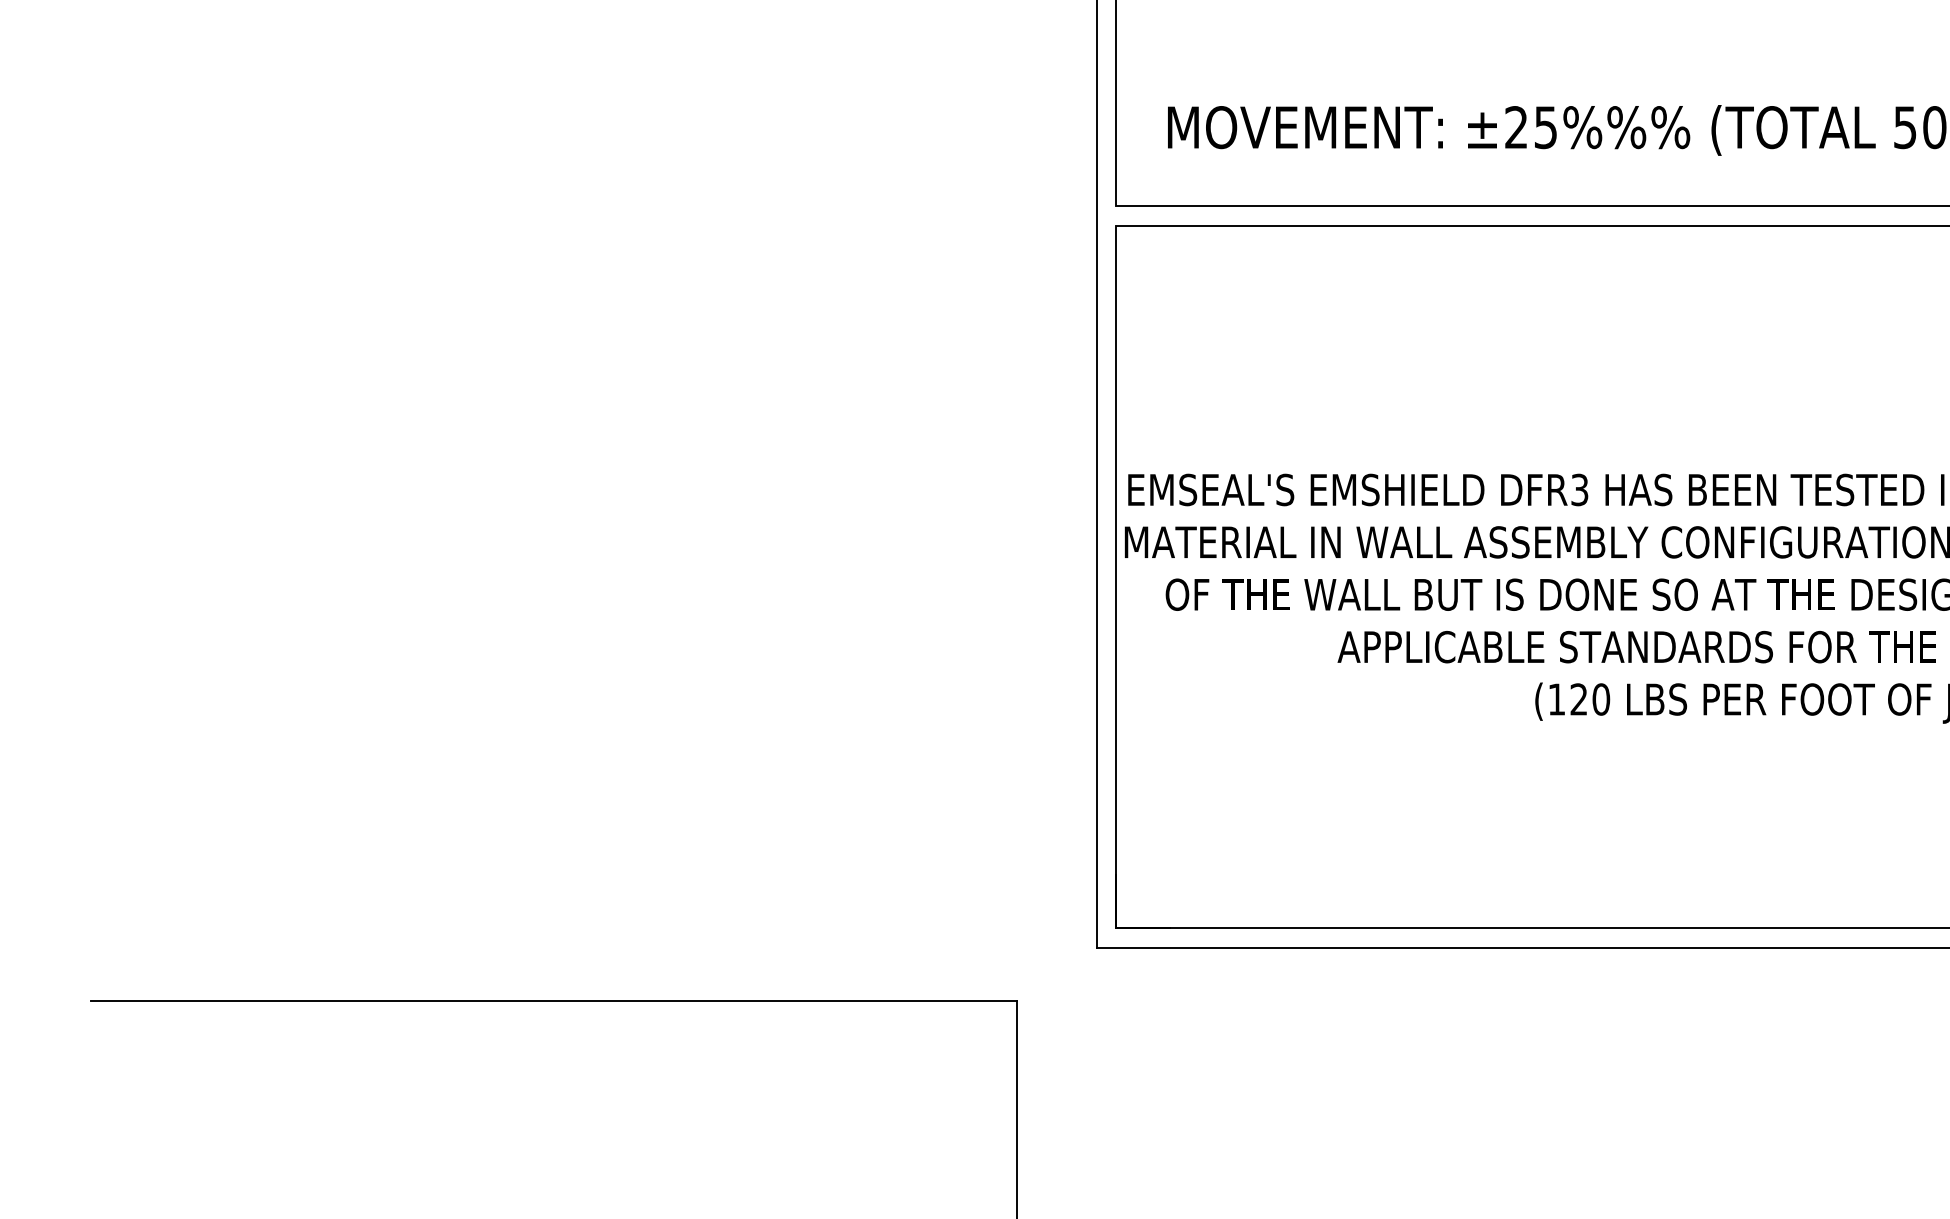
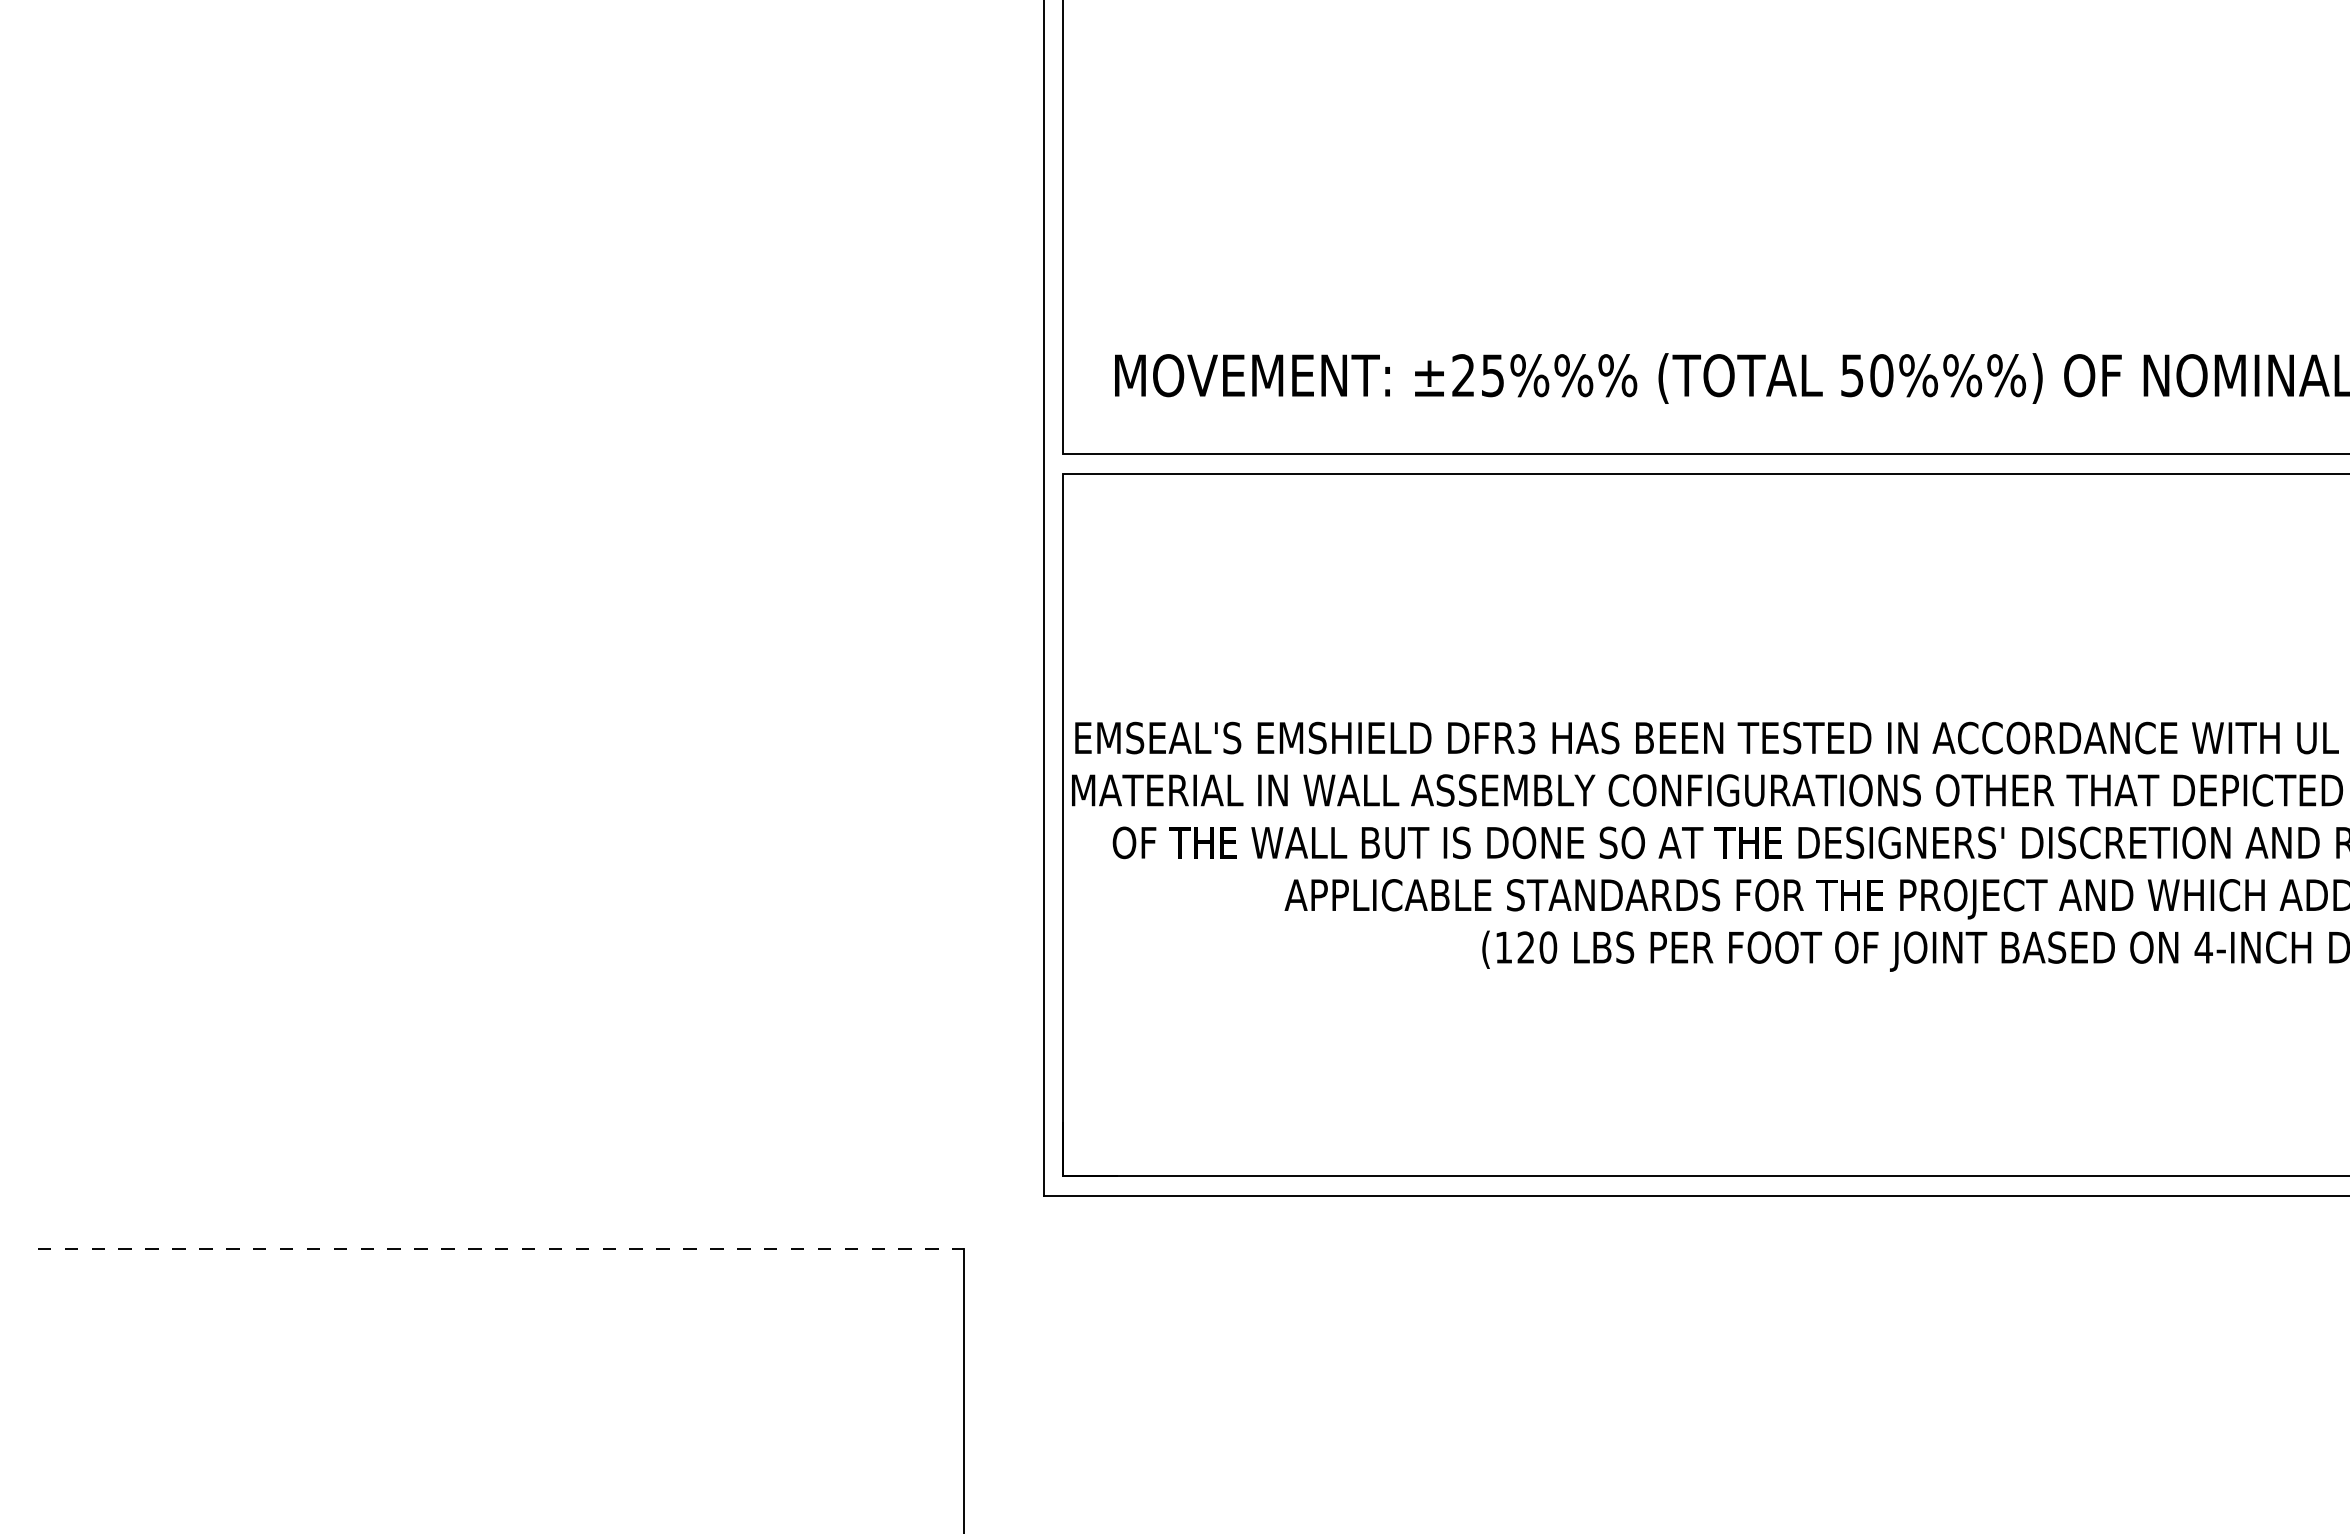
line: (554, 1001) -> (501, 1249), solid -> dashed

